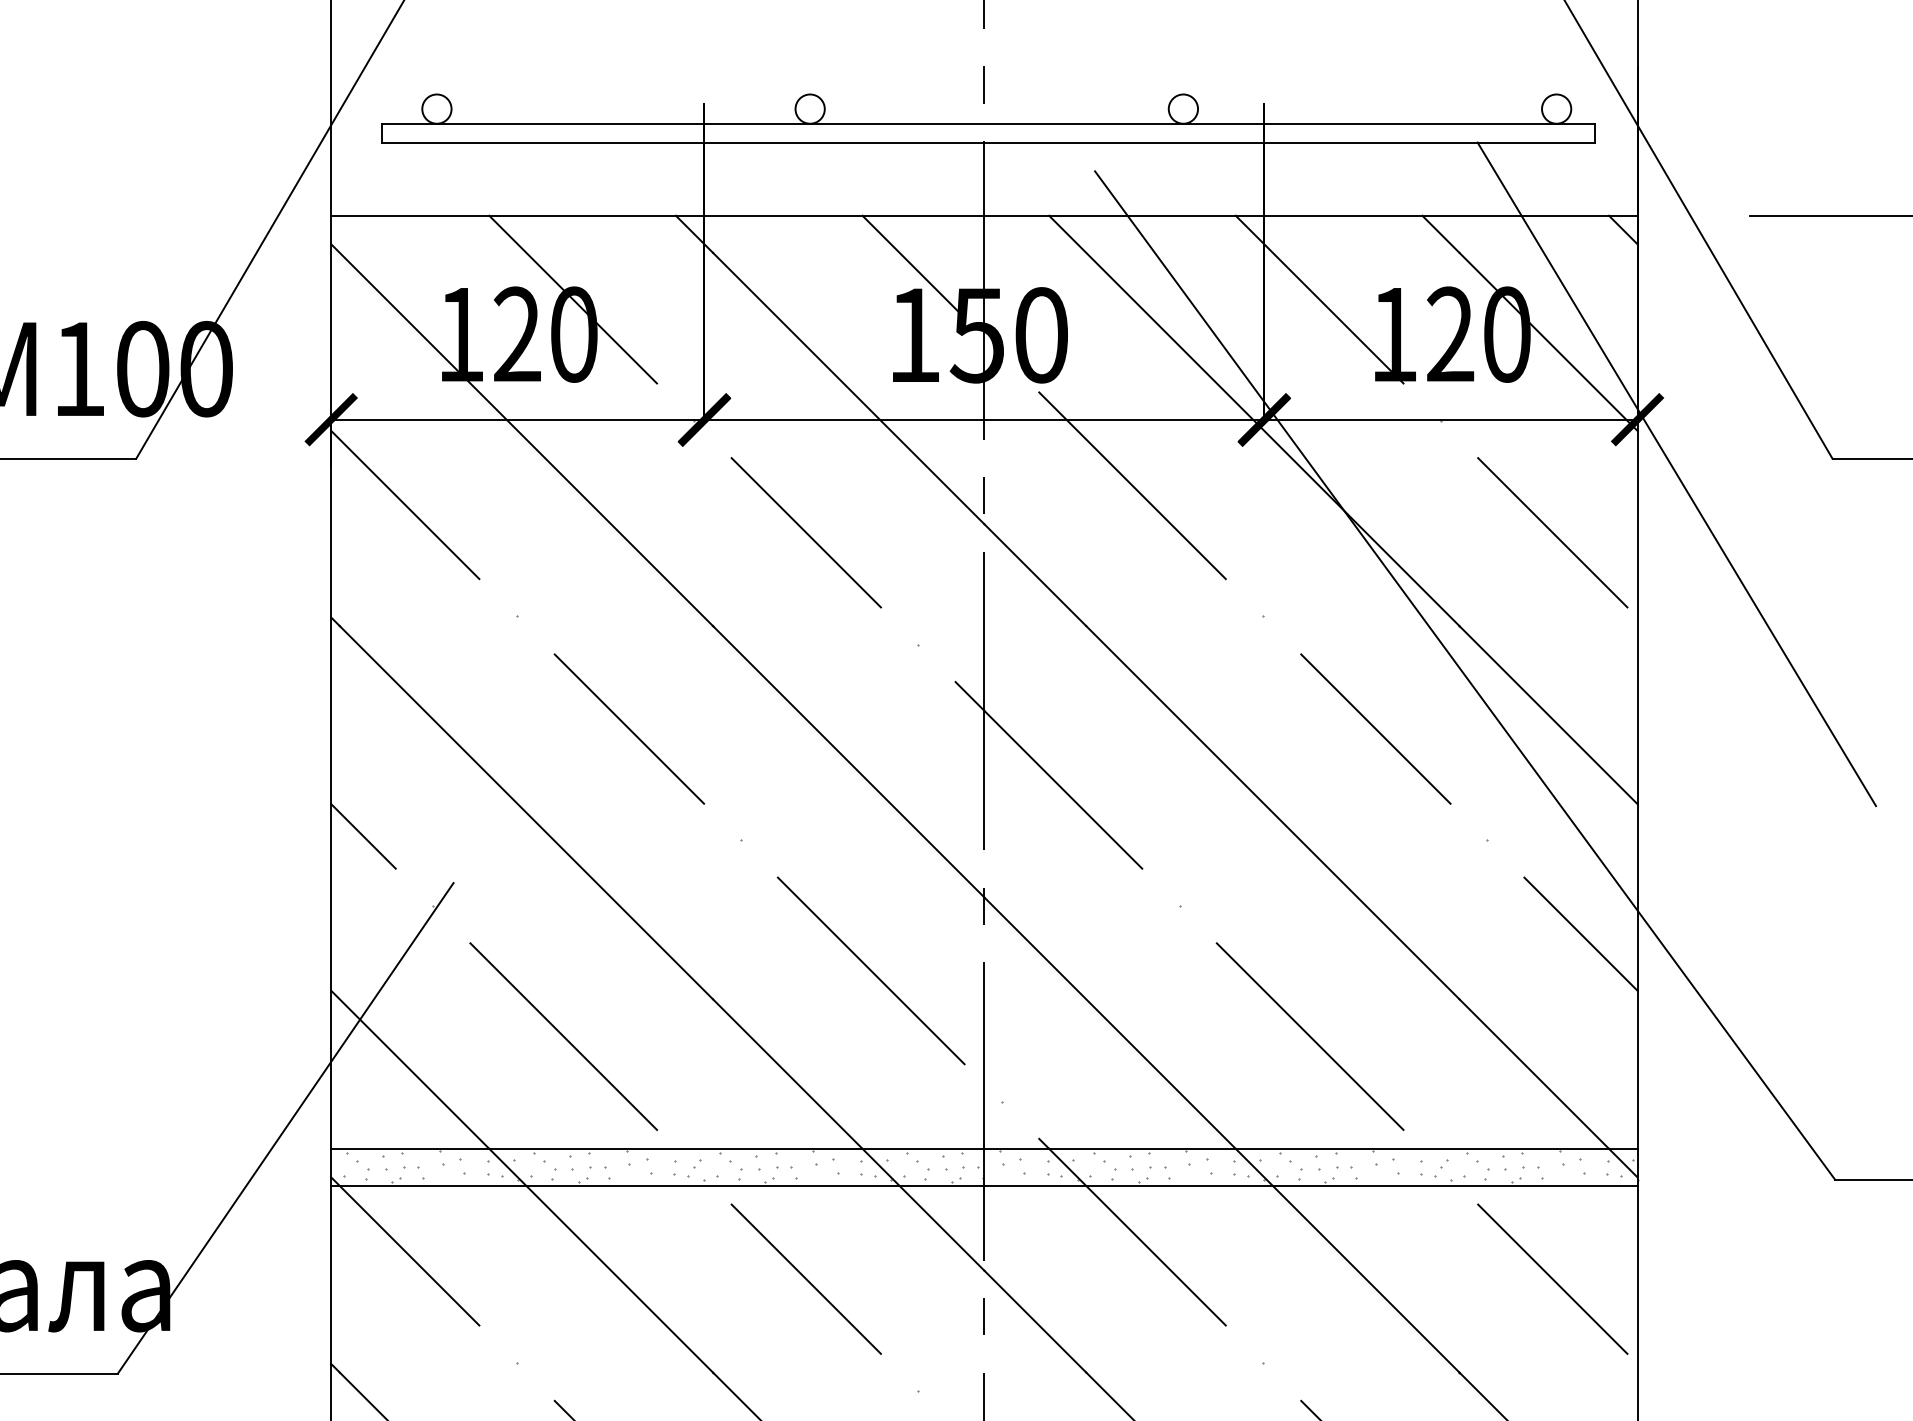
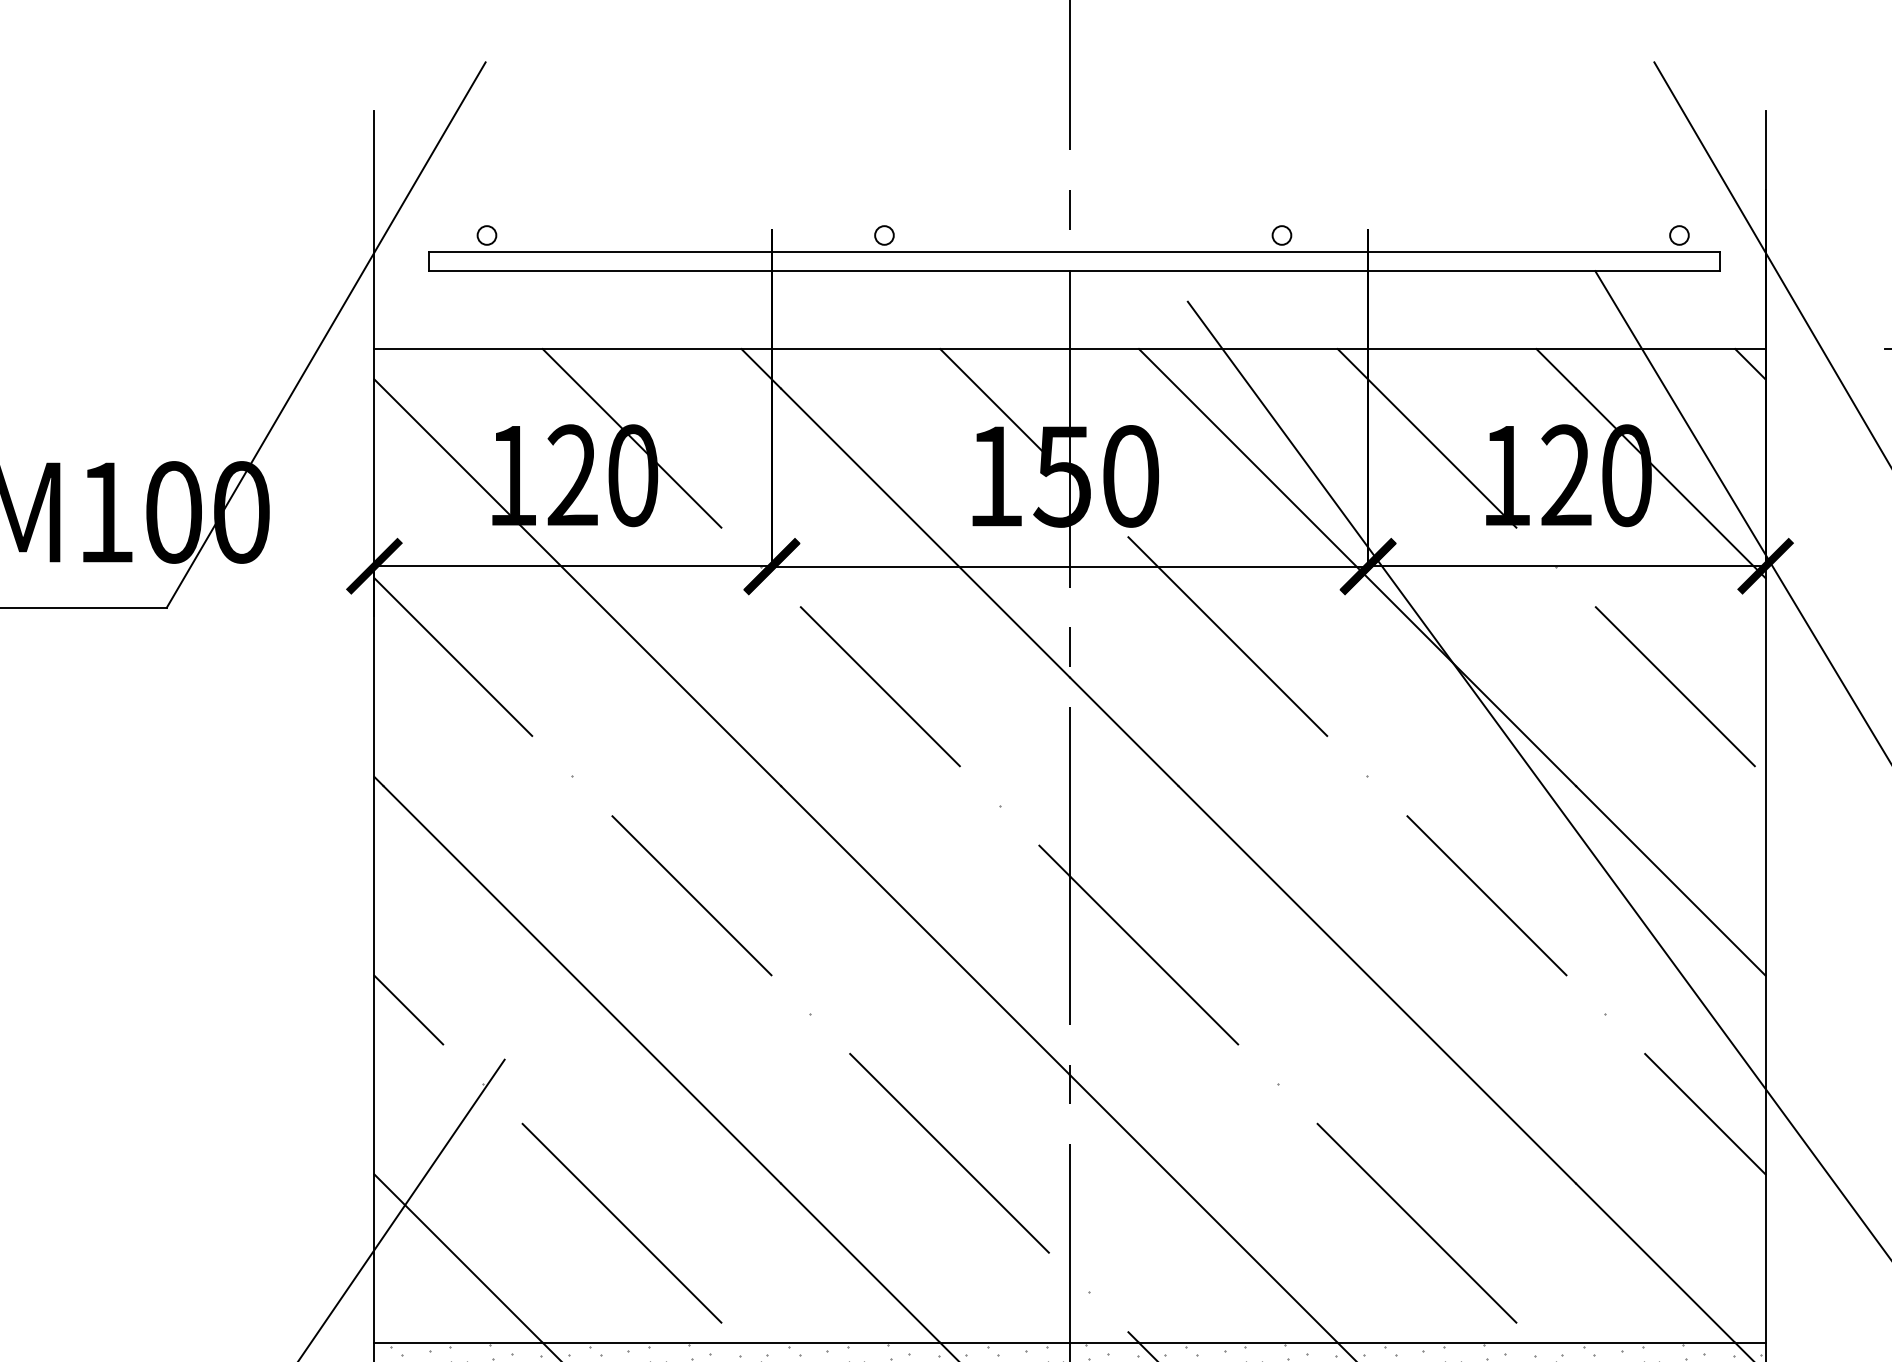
circle: (436, 108) -> (486, 234), size x0.6
circle: (809, 108) -> (883, 234), size x0.6
circle: (1183, 108) -> (1282, 234), size x0.6
circle: (1556, 108) -> (1679, 234), size x0.6

